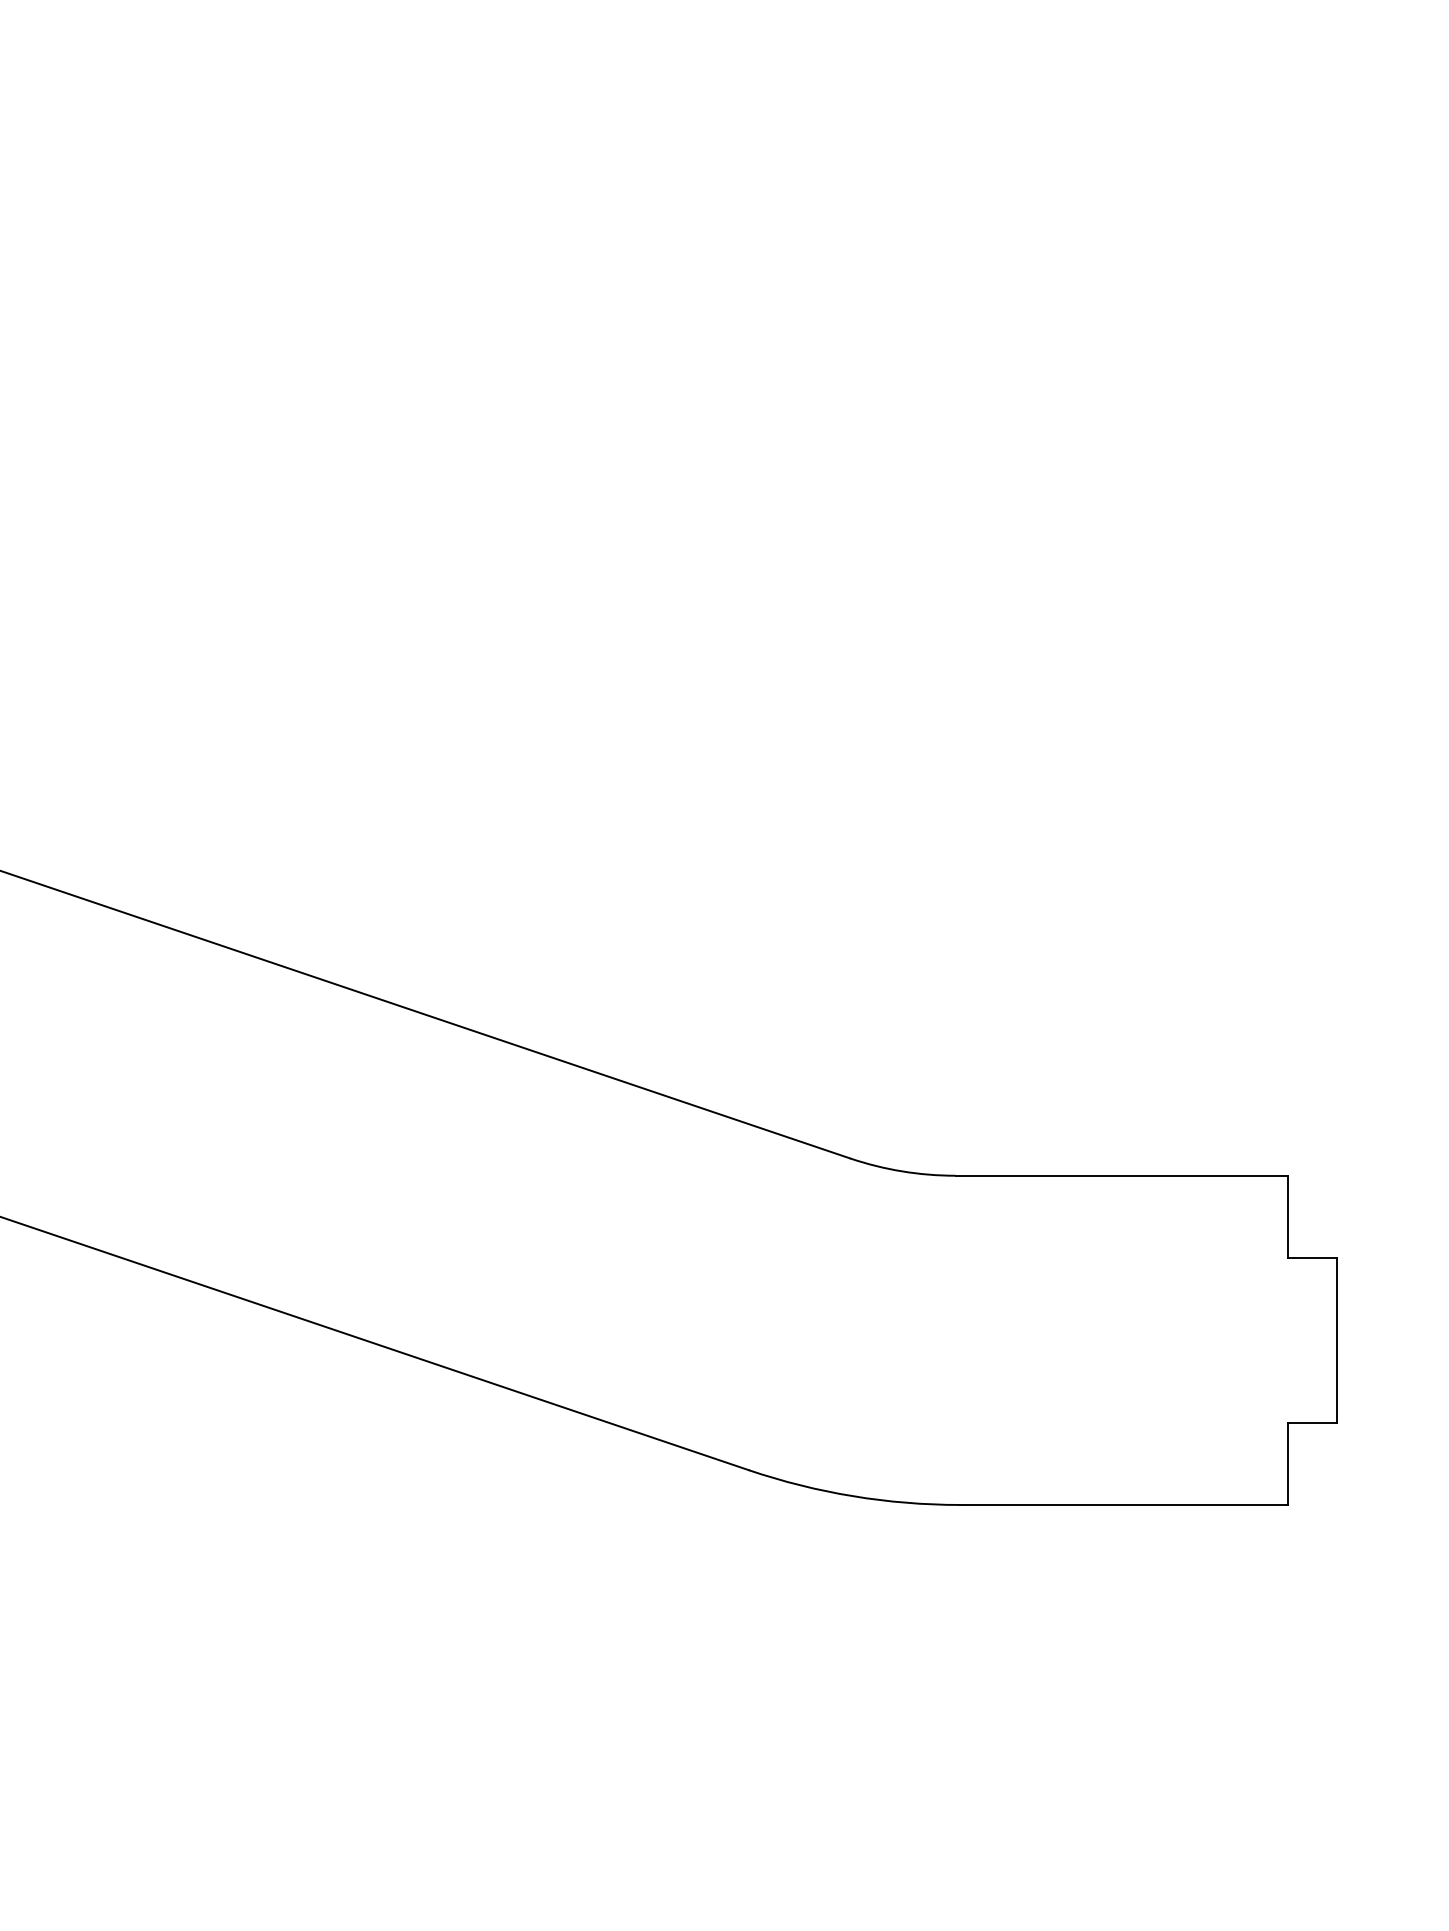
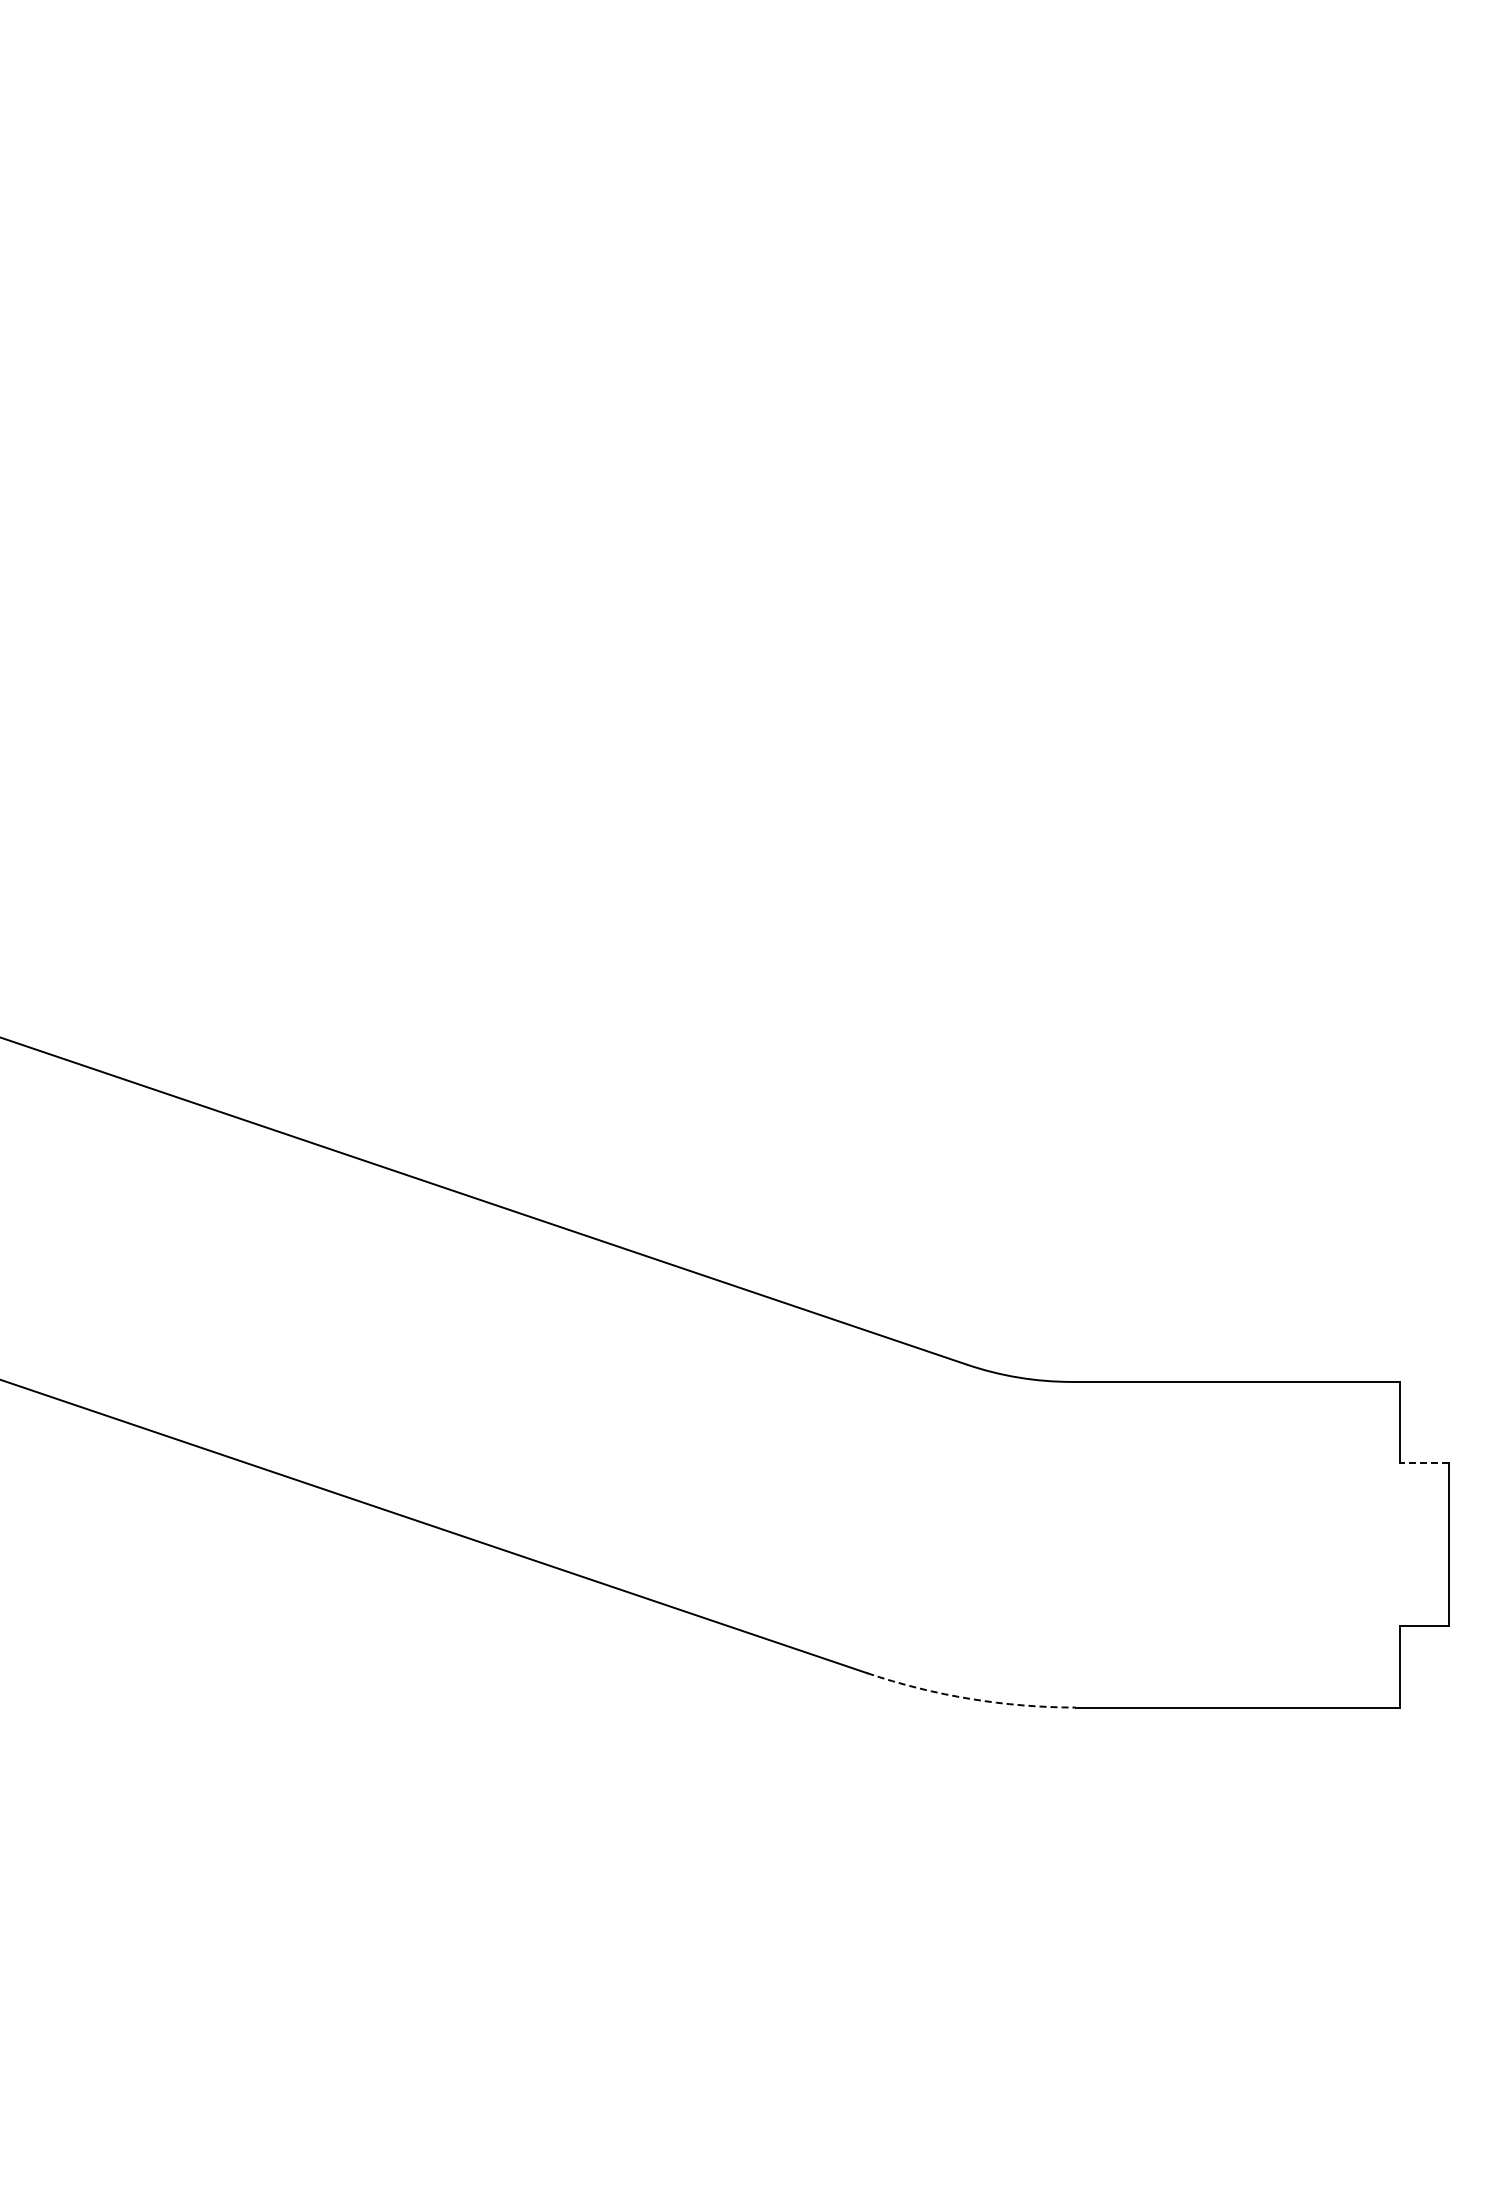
line: (1312, 1258) -> (1424, 1463), solid -> dashed
arc: (853, 1495) -> (970, 1698), solid -> dashed

